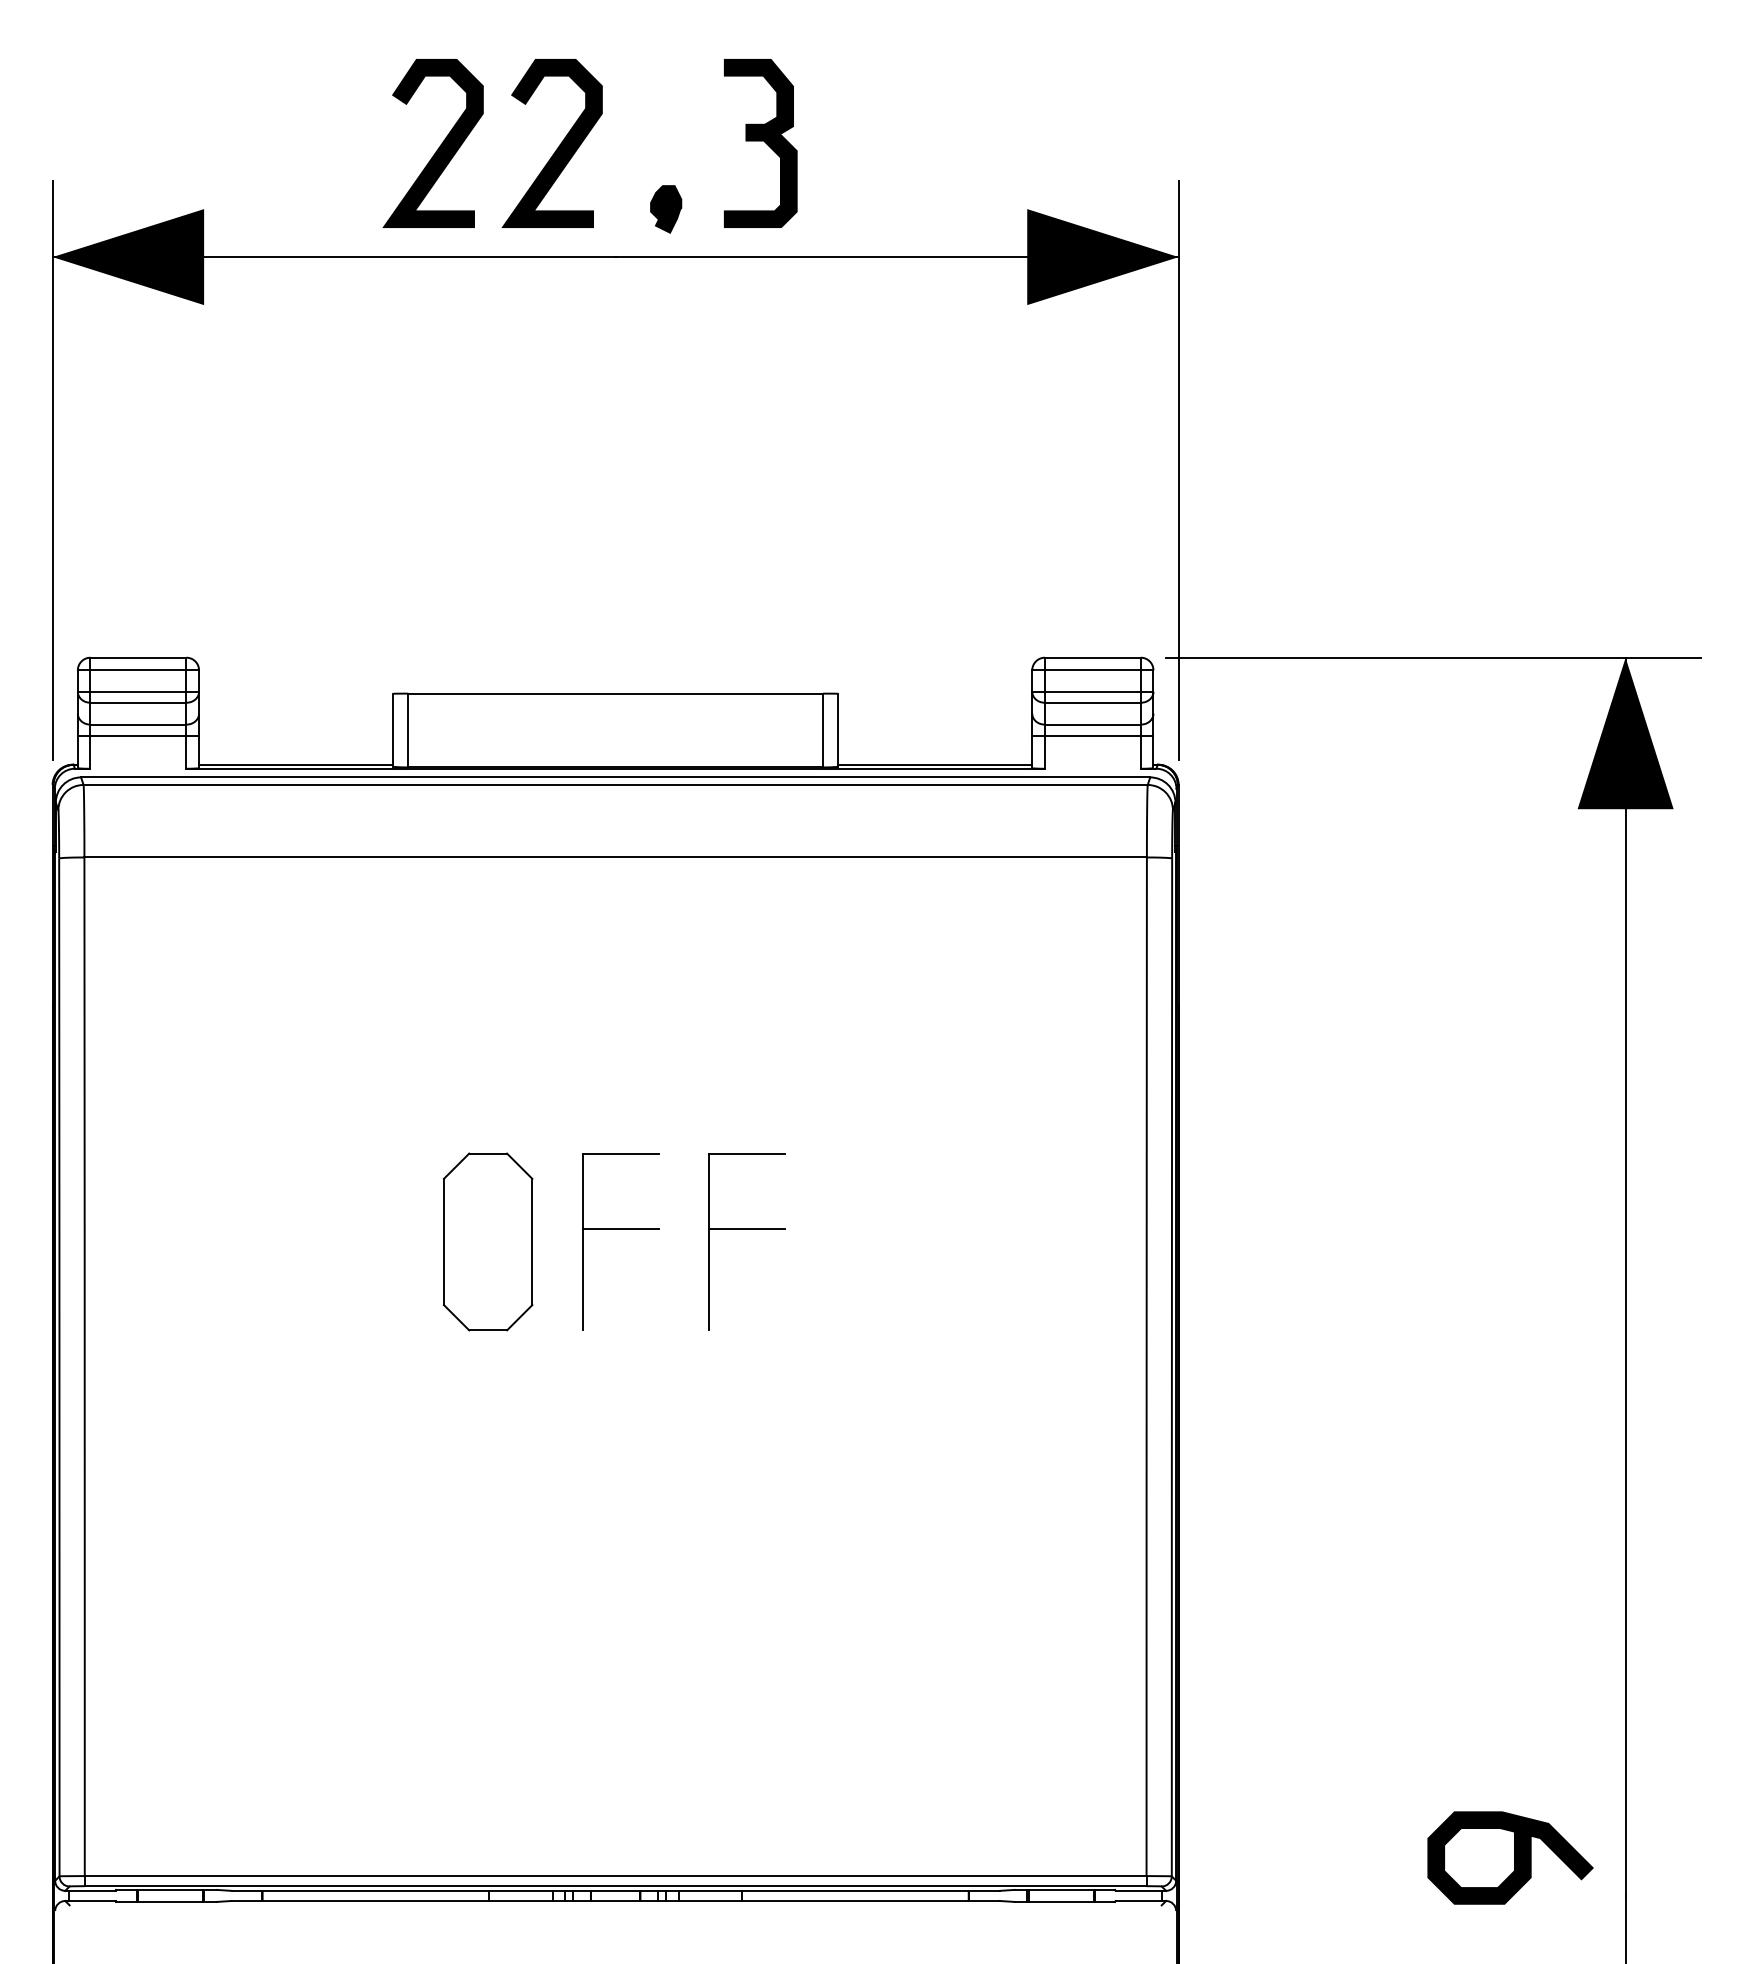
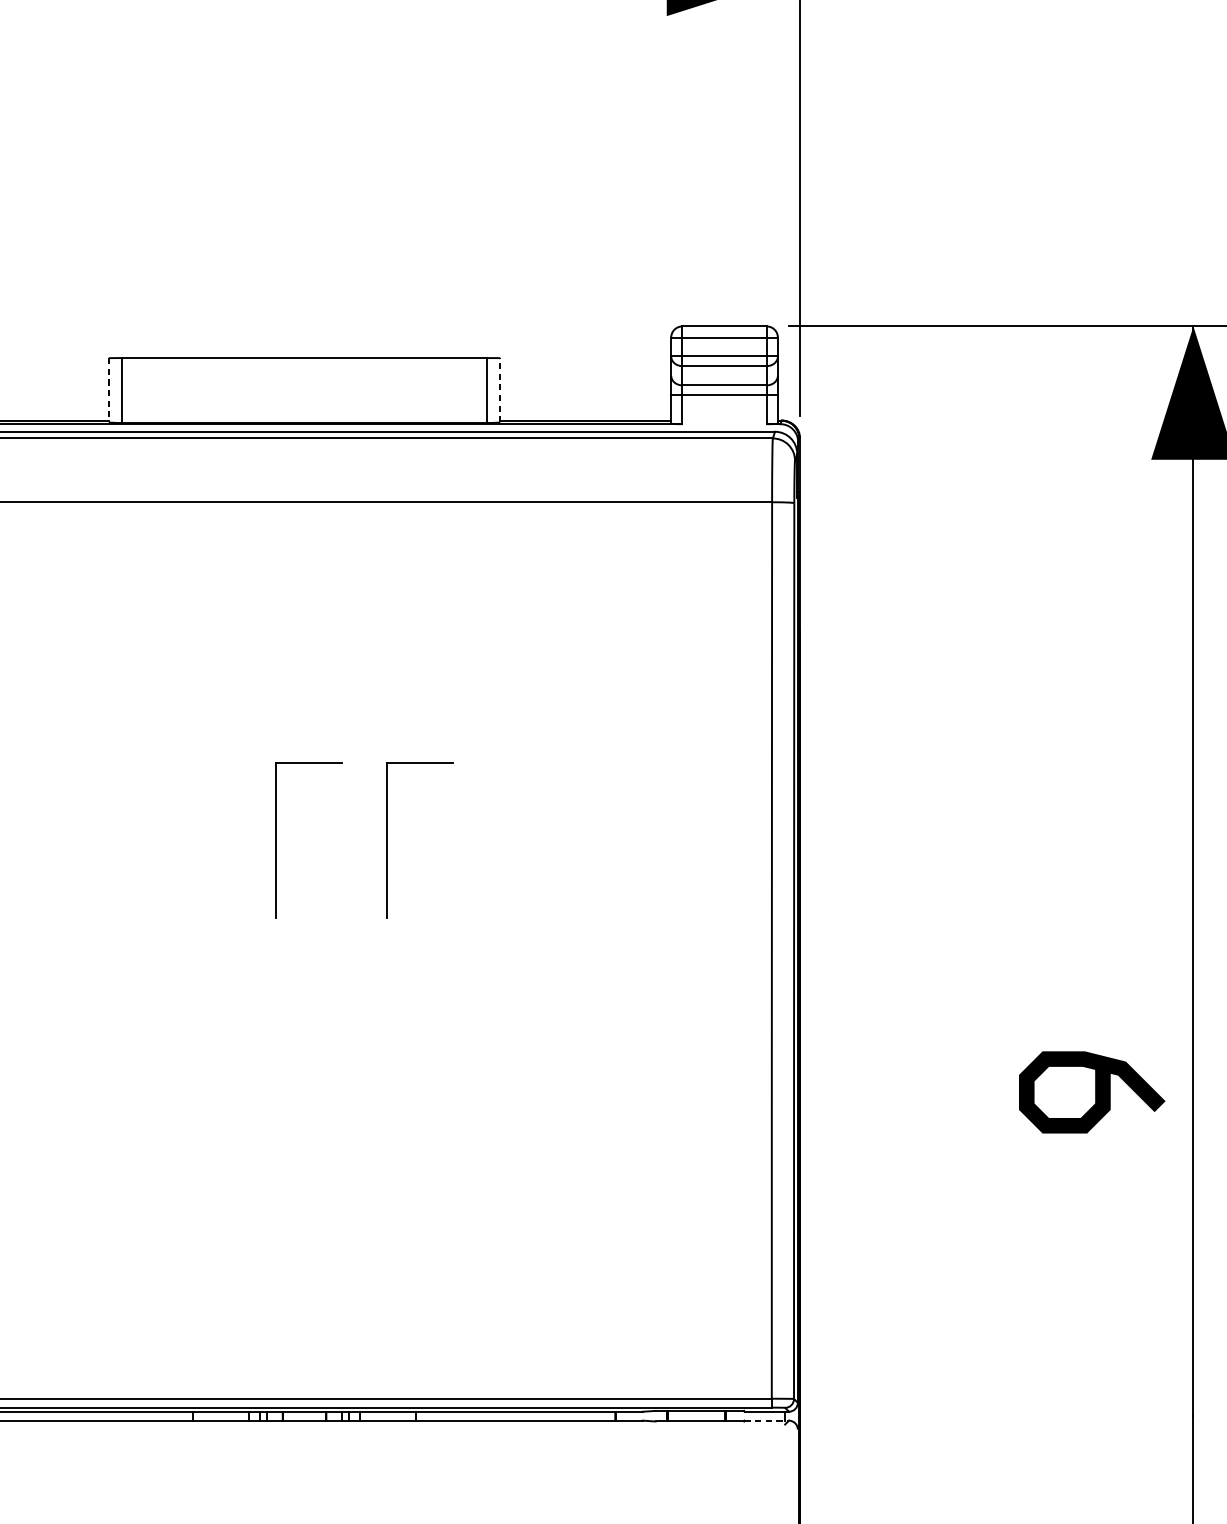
line: (838, 729) -> (500, 389), solid -> dashed
line: (393, 730) -> (109, 390), solid -> dashed
line: (620, 1229) -> (308, 829), removed
line: (746, 1229) -> (419, 829), removed
part: (488, 1241) -> (192, 840), removed
curve: (1514, 1857) -> (1095, 1091), moved
line: (1141, 1900) -> (767, 1420), solid -> dashed

